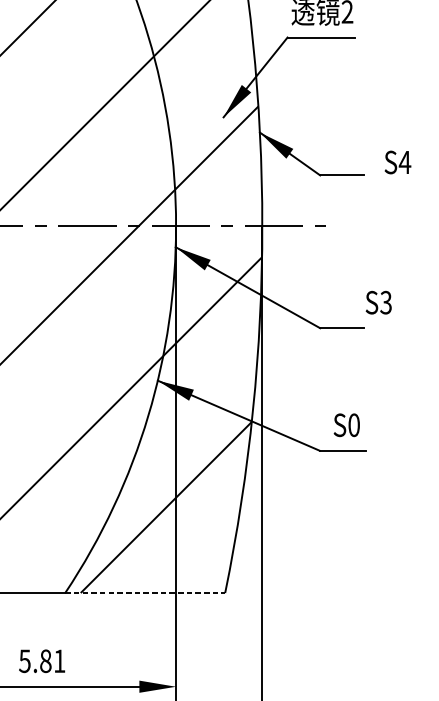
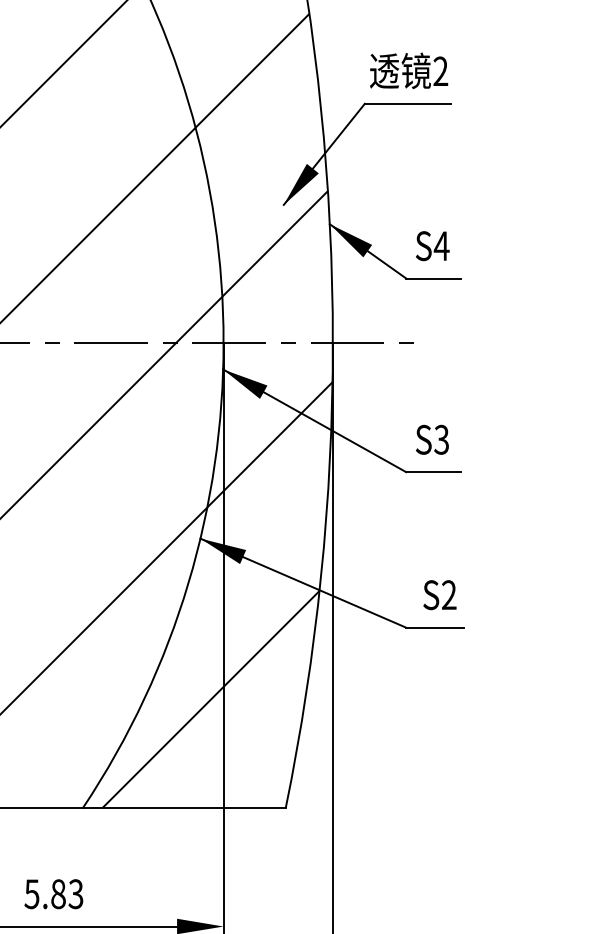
text: (397, 162) -> (432, 246), moved
text: (378, 302) -> (432, 439), moved
text: (354, 425) -> (449, 595), S0 -> S2
line: (145, 592) -> (184, 807), dashed -> solid
text: (59, 661) -> (75, 894), 5.81 -> 5.83

